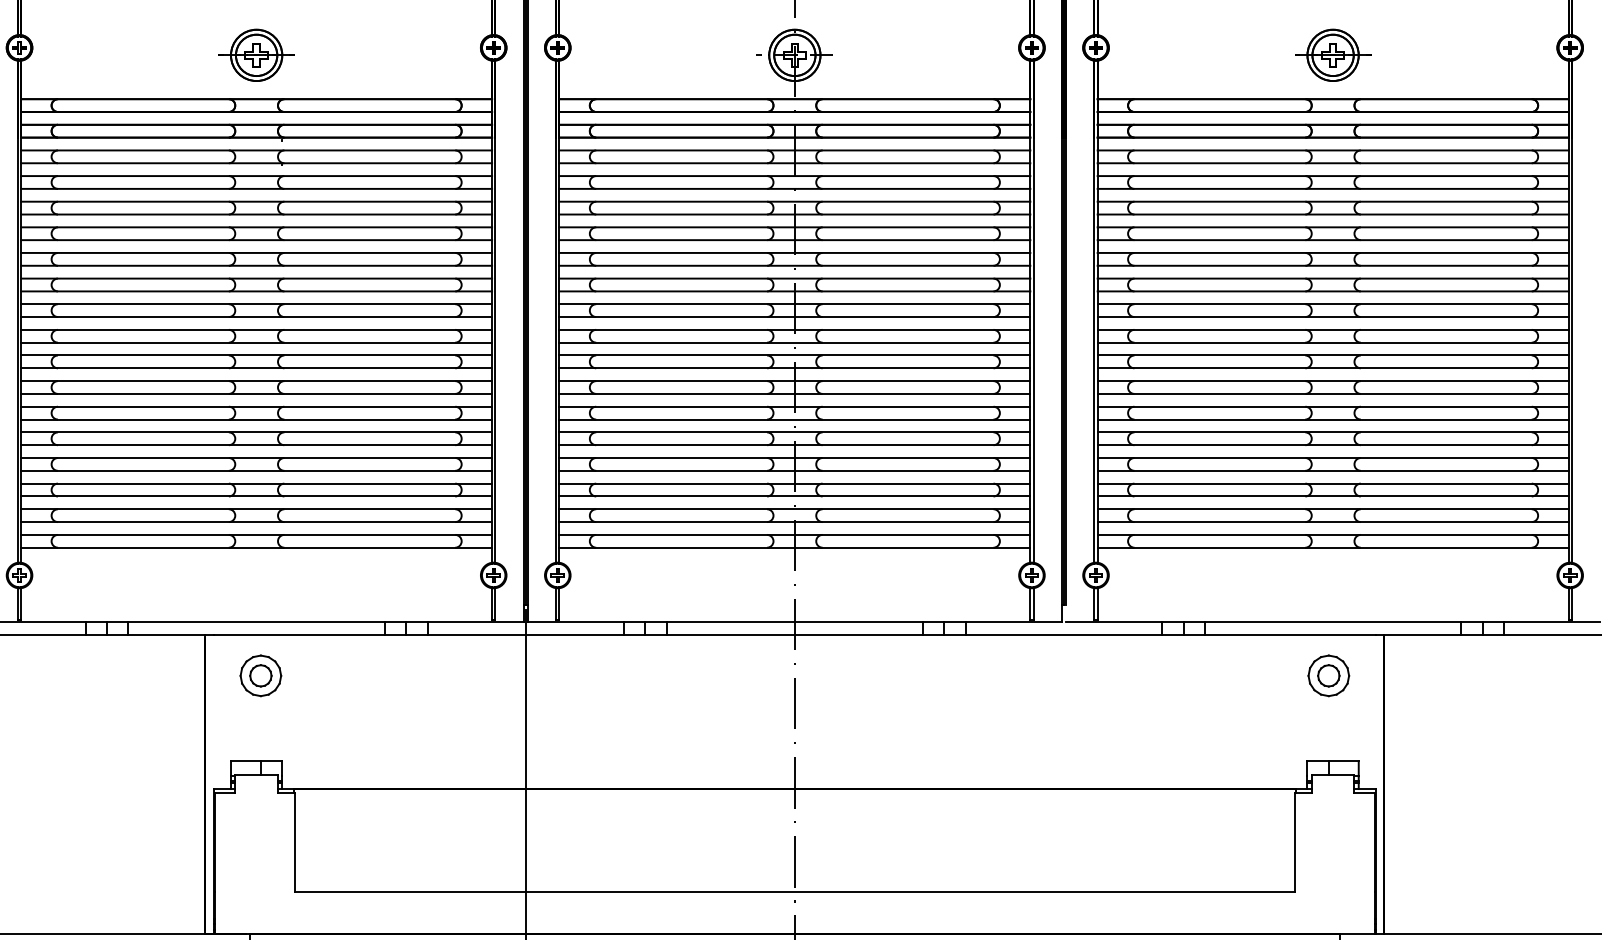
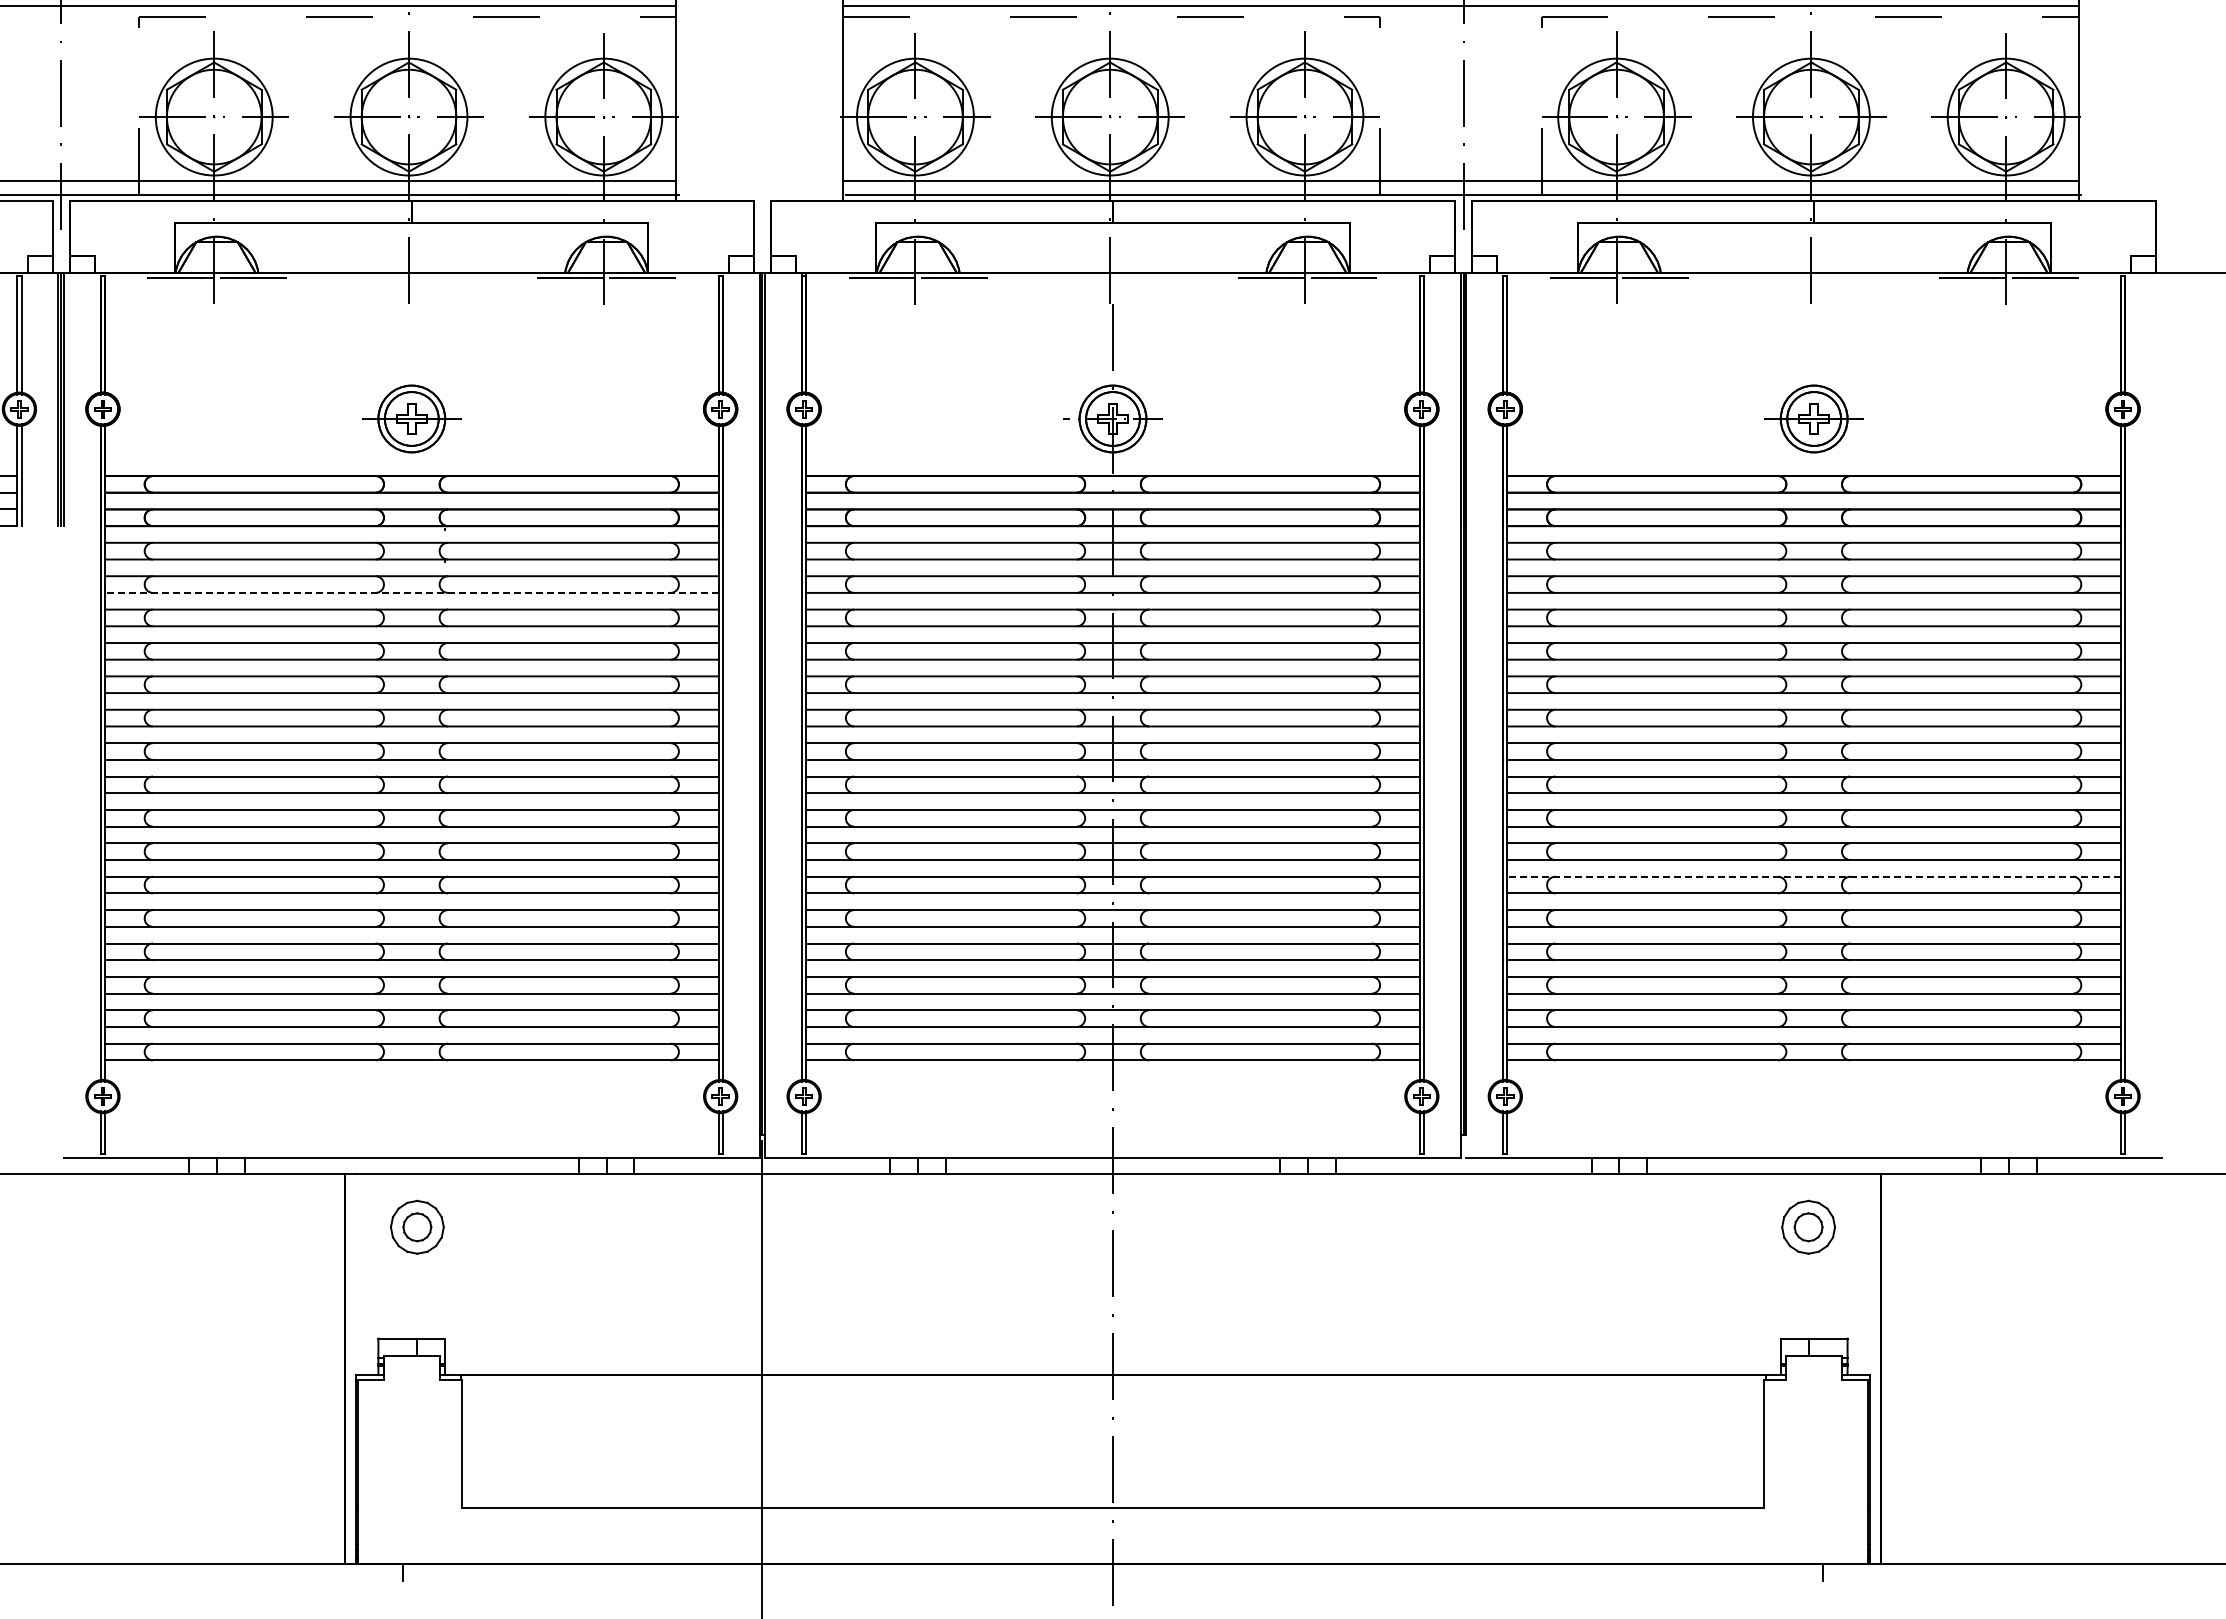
line: (256, 188) -> (411, 592), solid -> dashed
line: (1333, 406) -> (1814, 876), solid -> dashed

